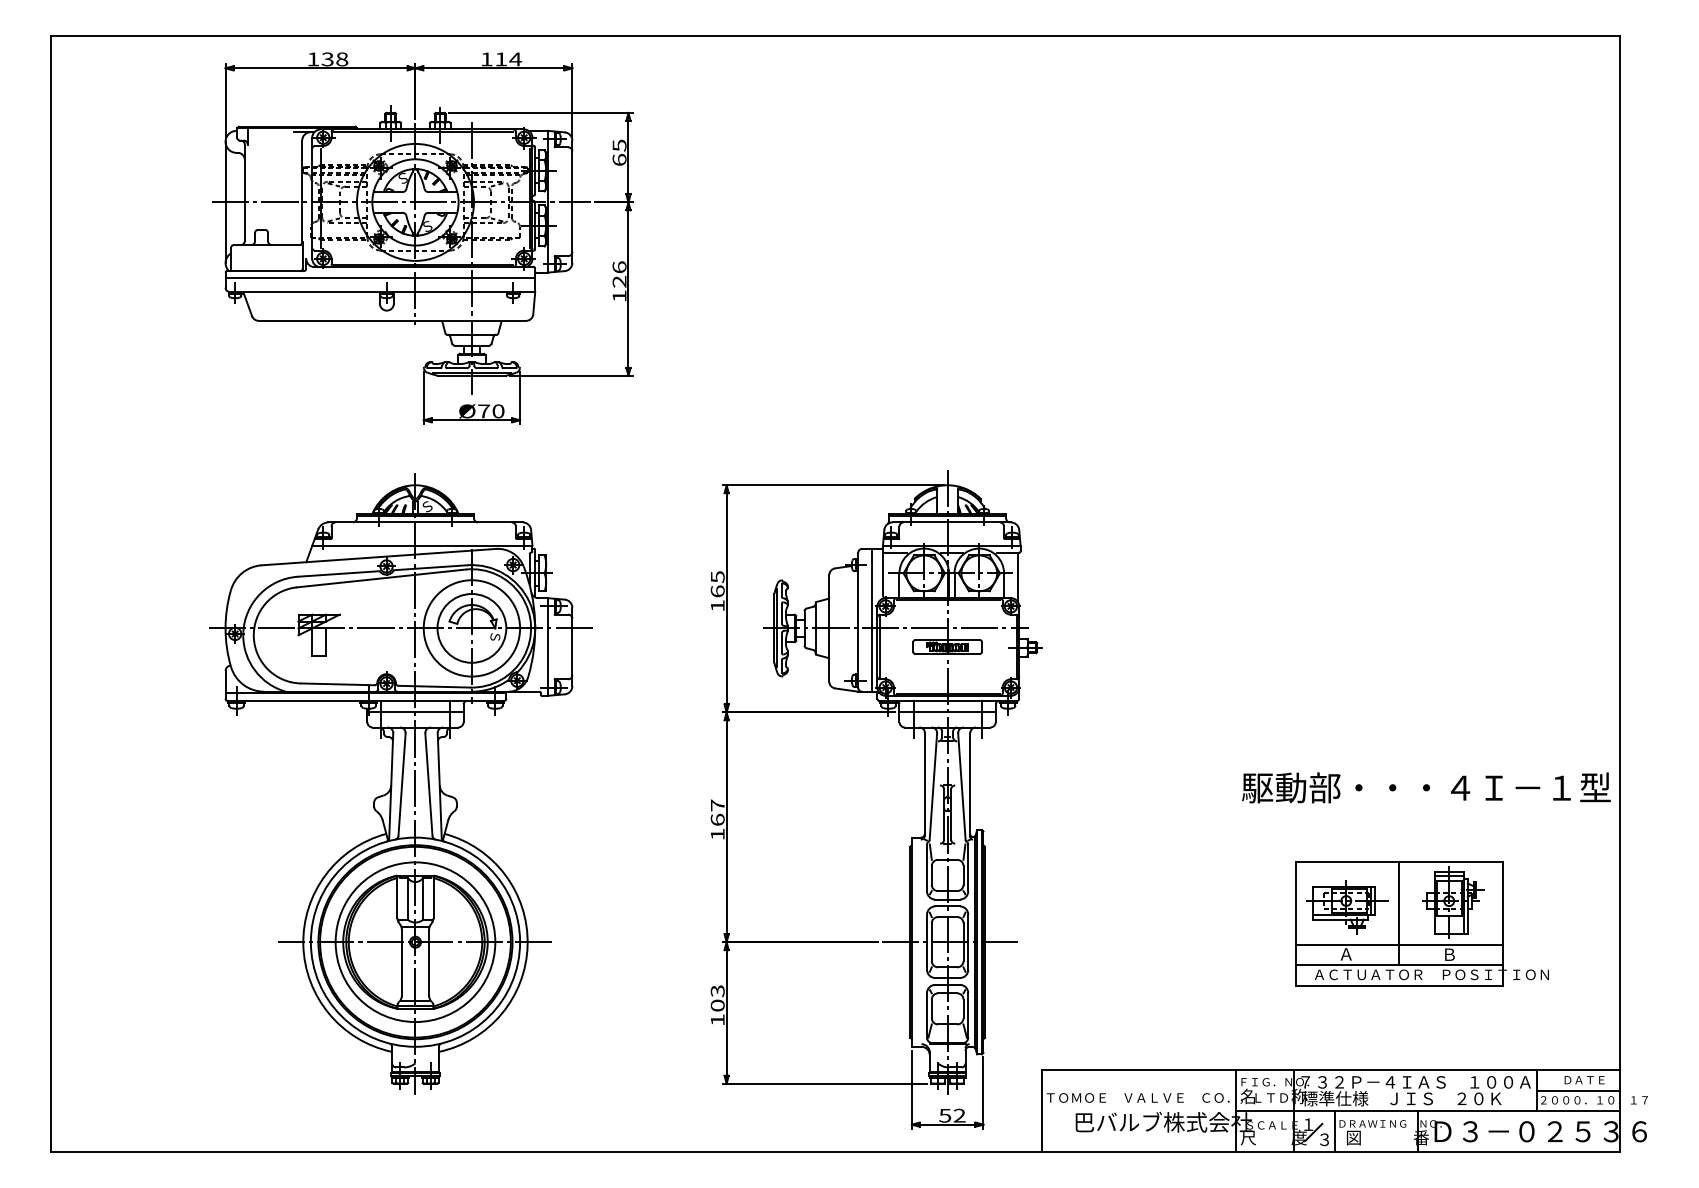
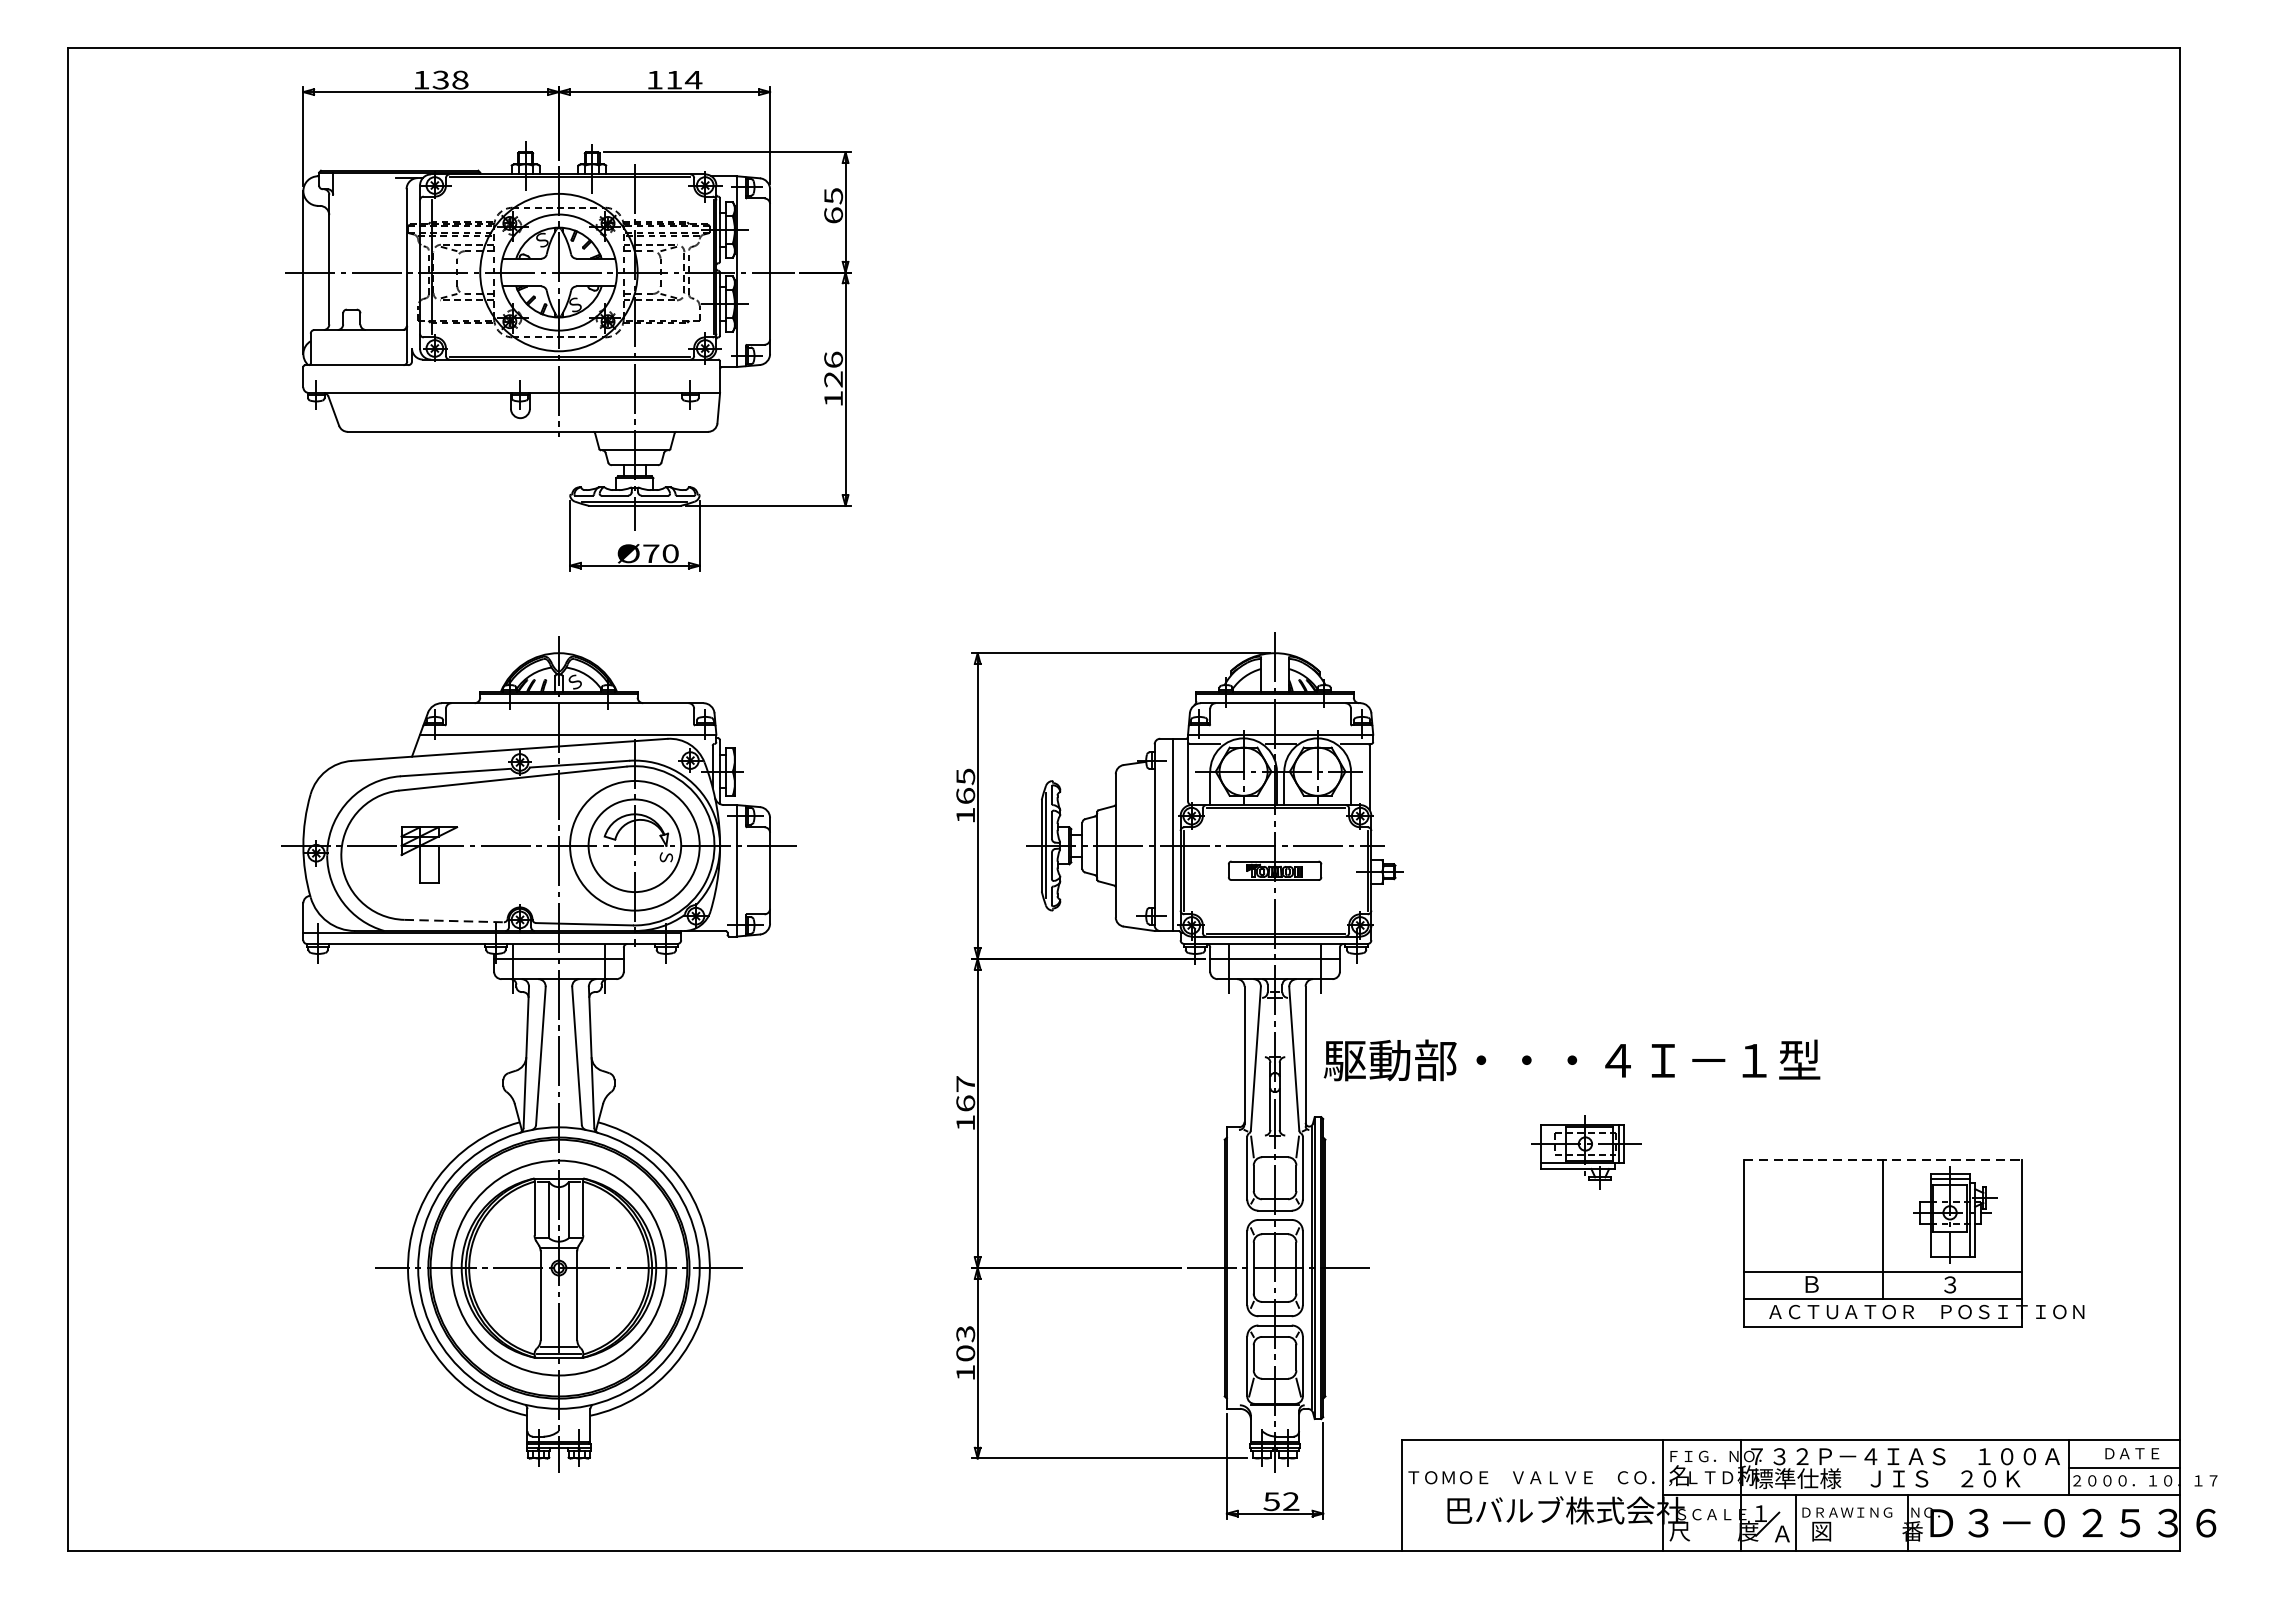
line: (380, 278) -> (511, 374), removed
line: (337, 684) -> (454, 921), solid -> dashed
text: (1426, 787) -> (1572, 1059), moved
line: (1399, 862) -> (1883, 1160), solid -> dashed
part: (1347, 907) -> (1587, 1152), moved
text: (1345, 954) -> (1810, 1284), Ａ -> Ｂ
text: (1449, 954) -> (1950, 1284), Ｂ -> ３
text: (1324, 1139) -> (1782, 1533), ３ -> Ａ

